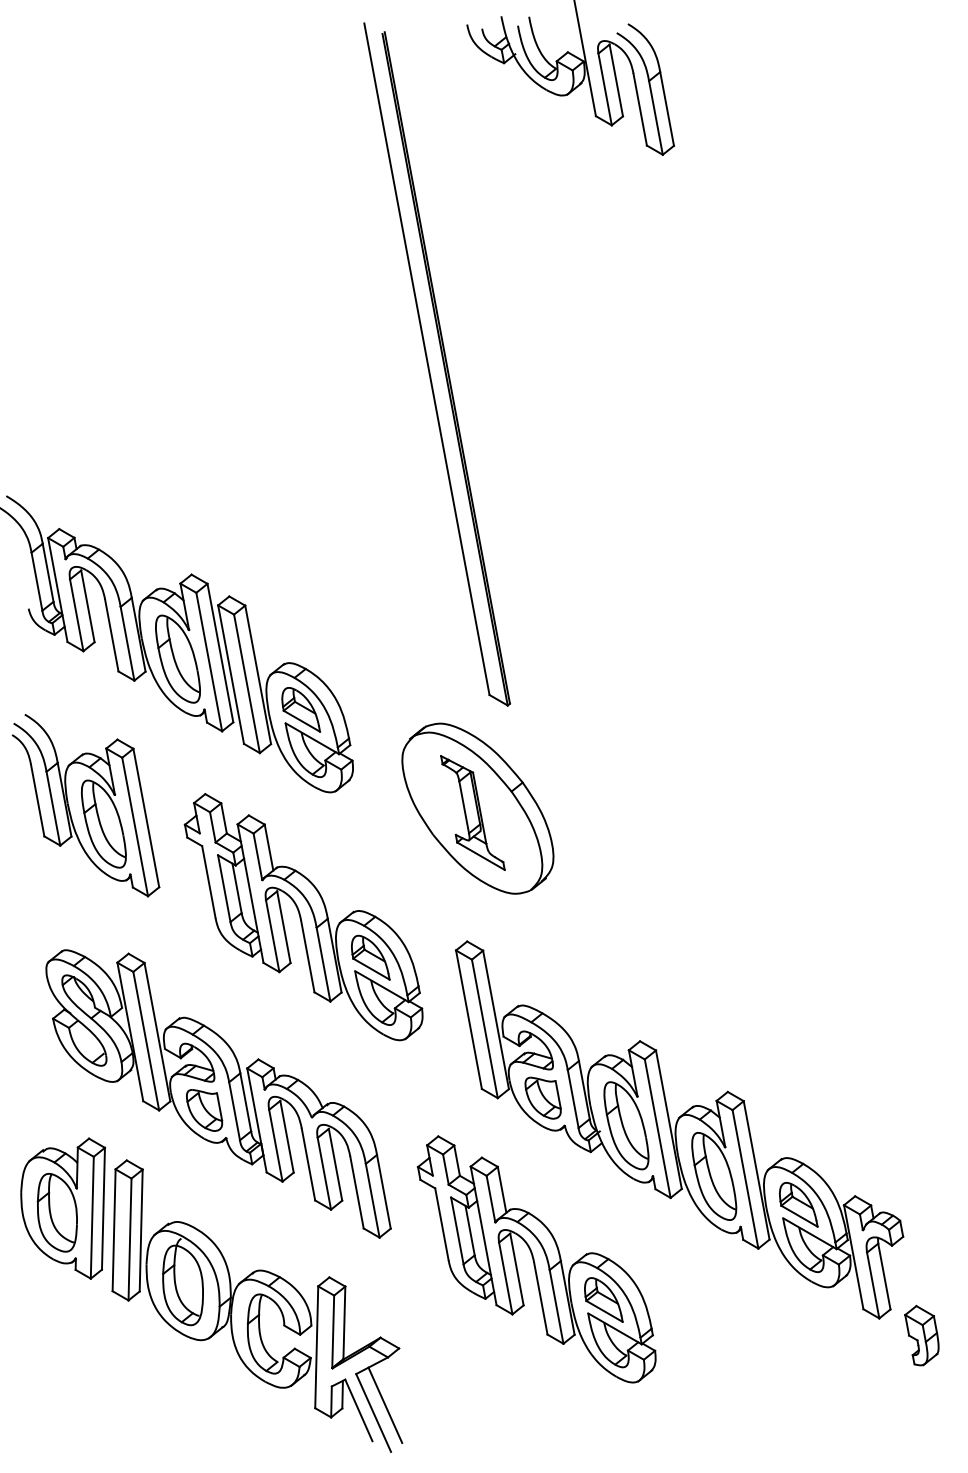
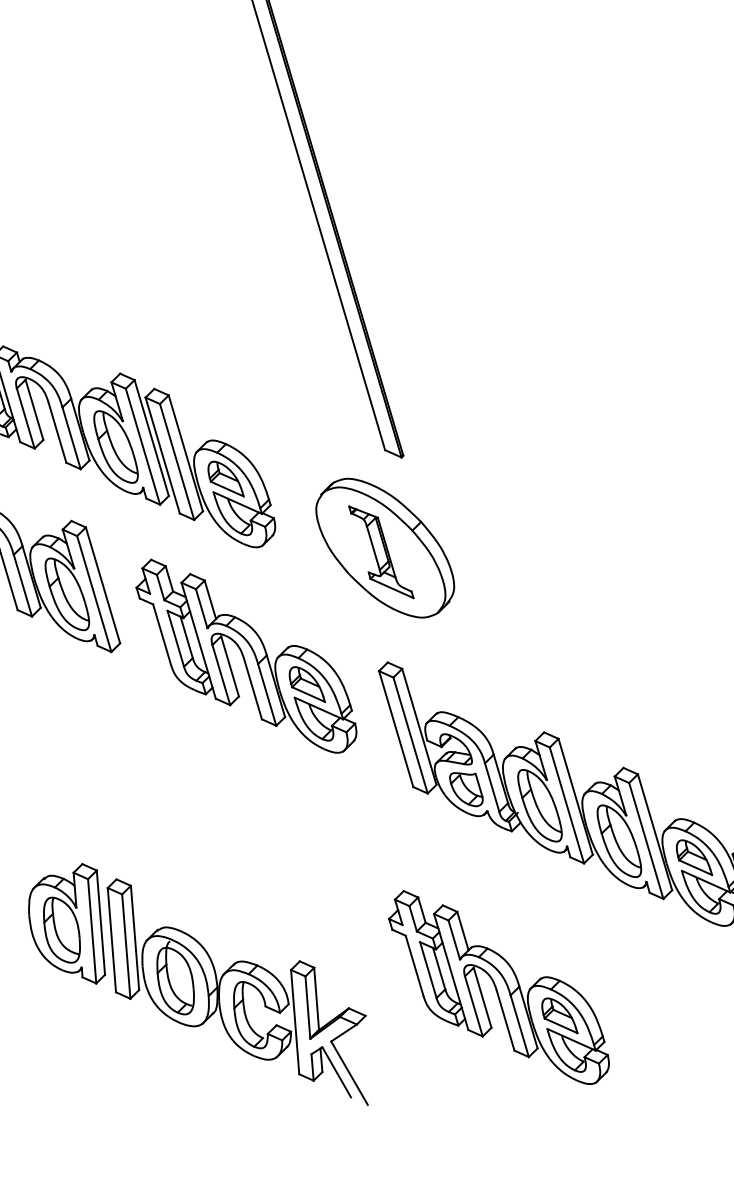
part: (218, 1093) -> (188, 814), removed
part: (536, 1259) -> (498, 987), moved
line: (385, 1405) -> (358, 1065), removed

